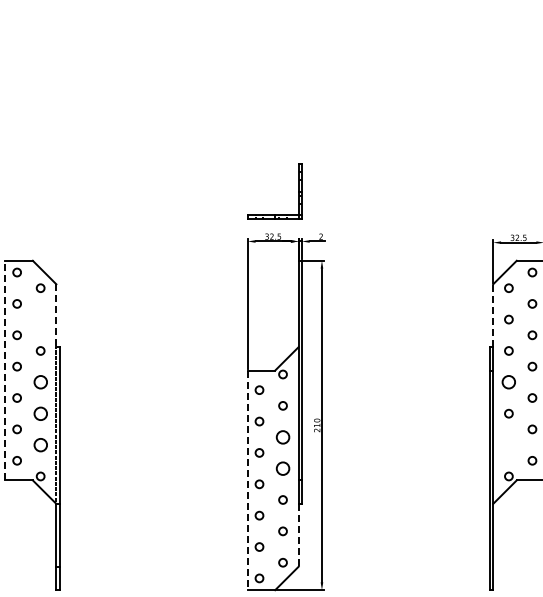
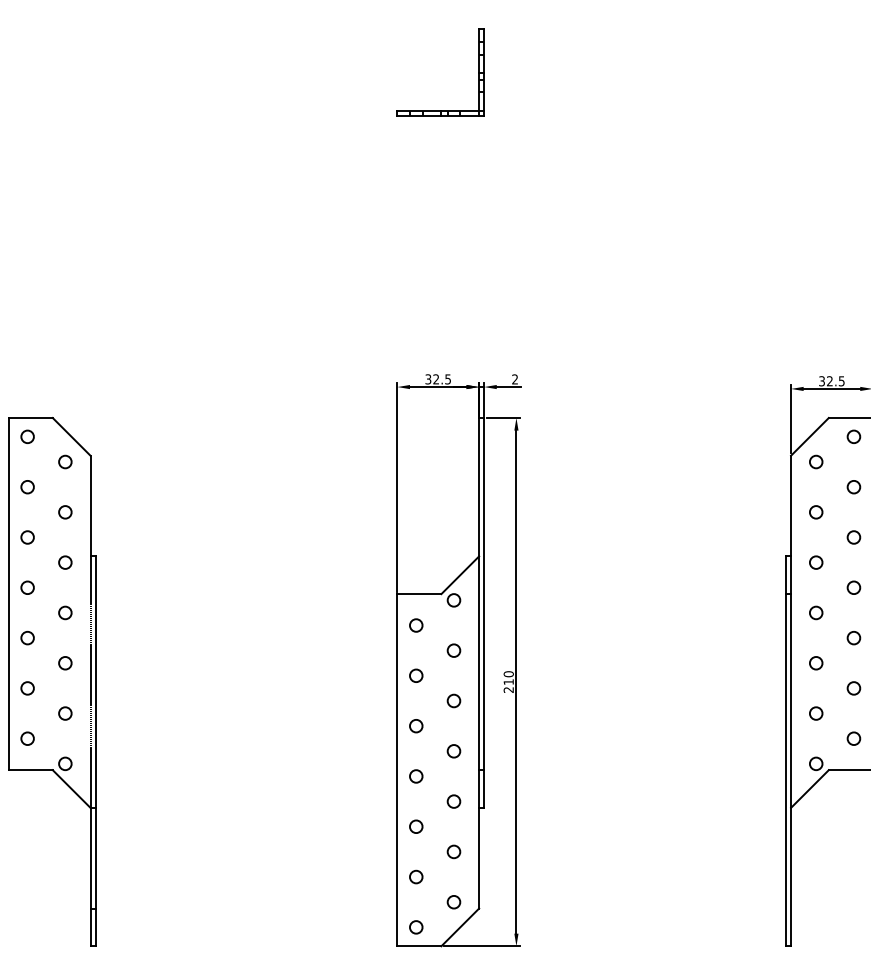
part: (274, 214) -> (440, 109), moved
line: (493, 315) -> (791, 505), dashed -> solid
line: (56, 316) -> (90, 507), dashed -> solid
circle: (40, 319) -> (65, 512), added
line: (5, 370) -> (8, 593), dashed -> solid
circle: (40, 382) -> (65, 613), size x0.62
circle: (508, 382) -> (815, 613), size x0.62
circle: (40, 413) -> (65, 662), size x0.62
circle: (282, 436) -> (453, 699), size x0.62
circle: (40, 444) -> (65, 712), size x0.62
circle: (508, 444) -> (815, 712), added
circle: (282, 468) -> (453, 751), size x0.62
line: (247, 480) -> (397, 770), dashed -> solid
line: (298, 535) -> (478, 858), dashed -> solid

